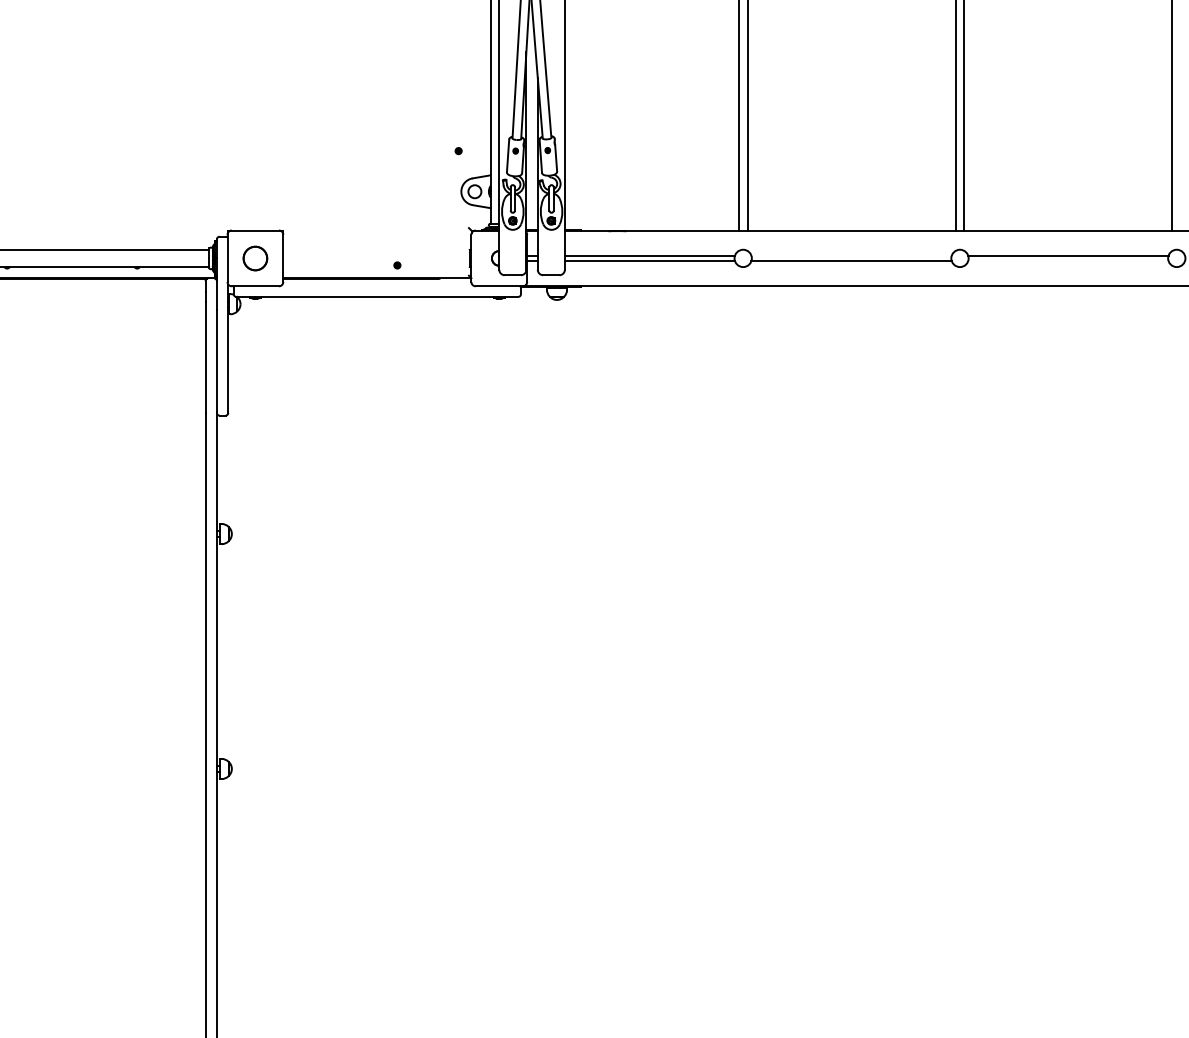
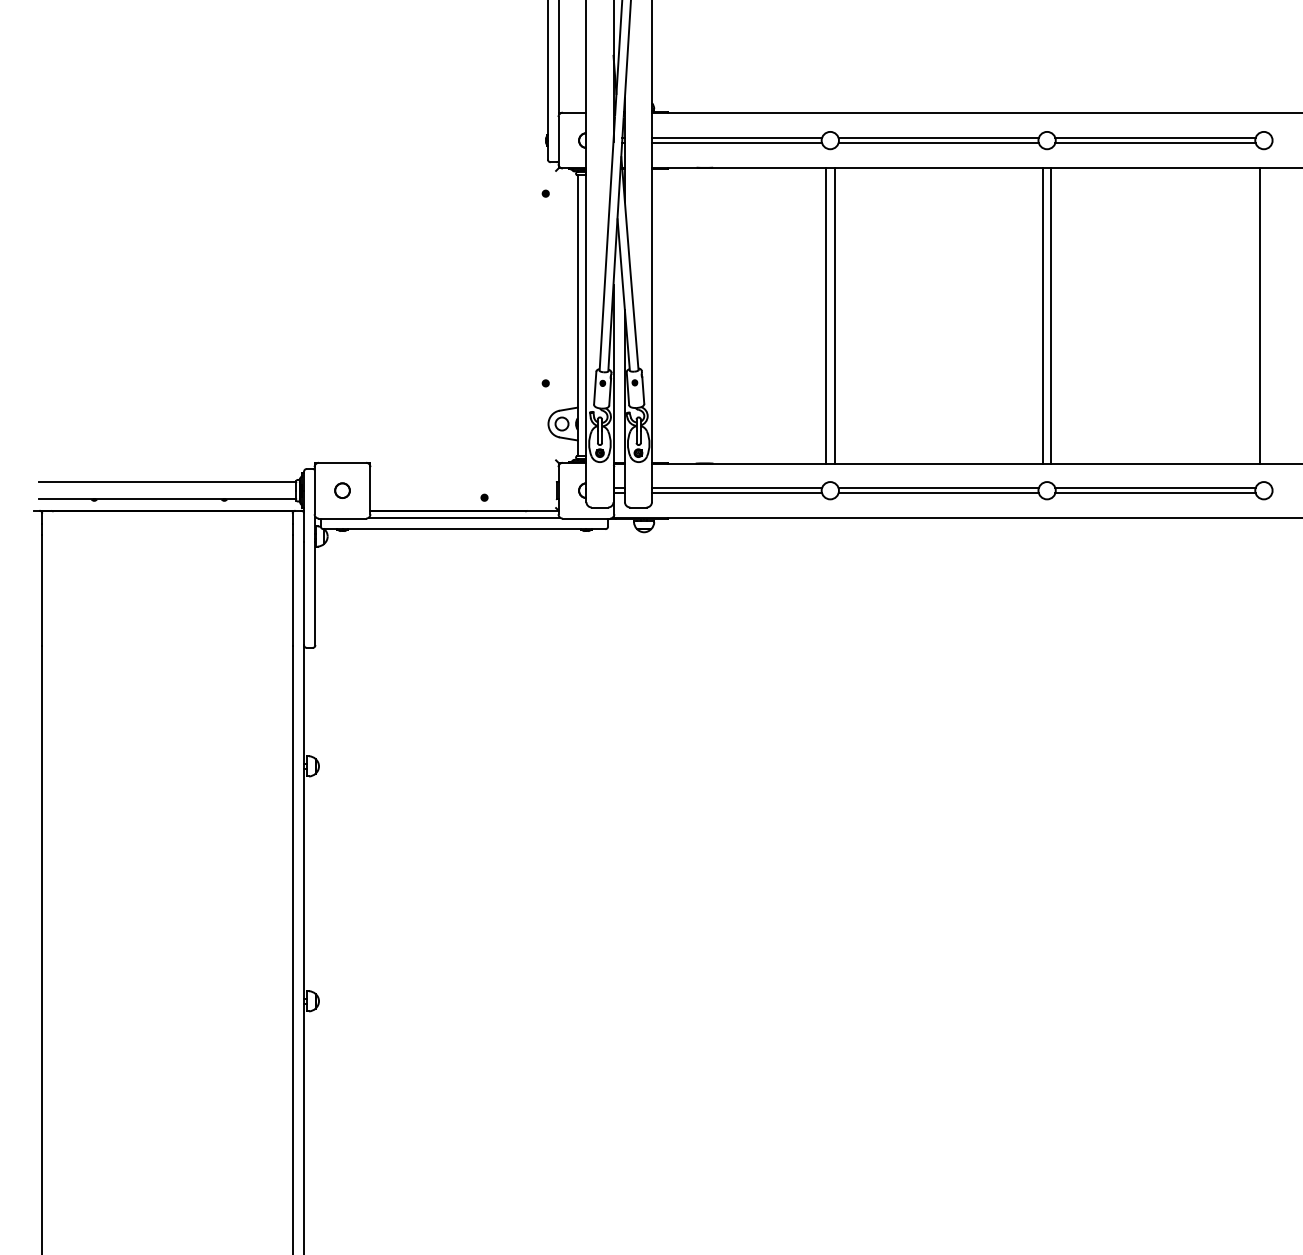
line: (851, 256) -> (938, 488), added
circle: (255, 258) -> (342, 490), size x0.62
line: (1068, 261) -> (1155, 493), added
line: (377, 285) -> (464, 517), added

